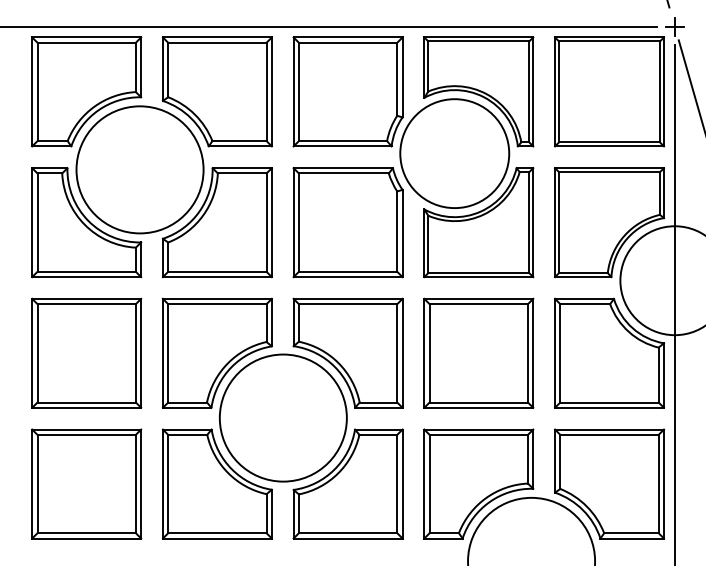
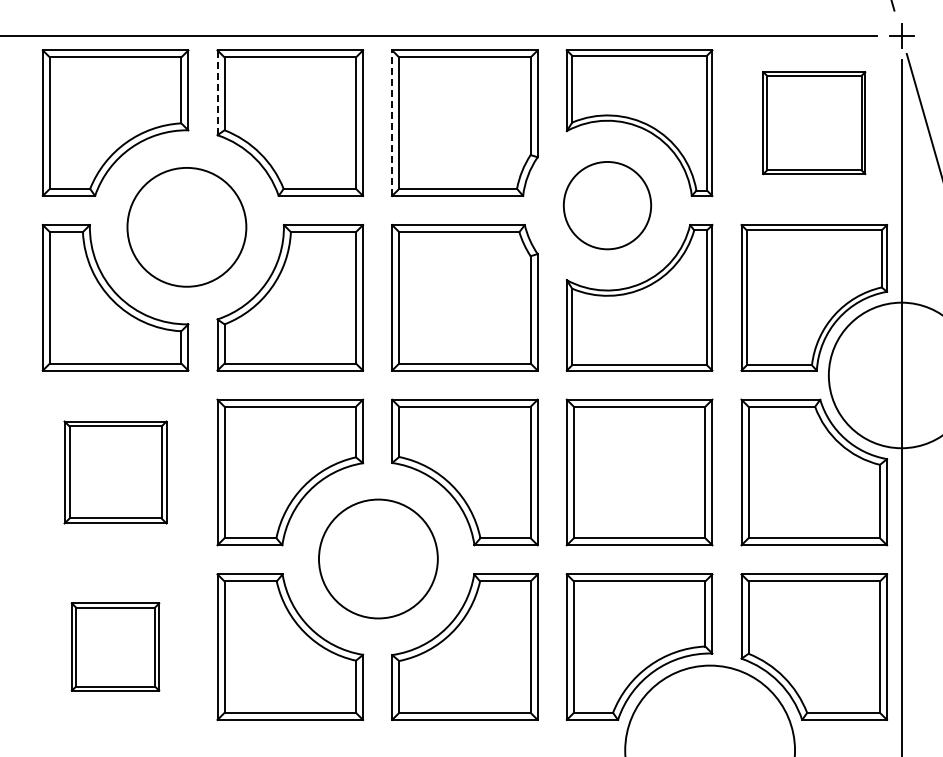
line: (162, 68) -> (217, 92), solid -> dashed
part: (609, 91) -> (814, 122), size x0.7
line: (293, 92) -> (392, 123), solid -> dashed
circle: (454, 153) -> (607, 205), size x0.6
circle: (139, 170) -> (186, 227), size x0.7
part: (86, 353) -> (115, 472), size x0.7
circle: (283, 417) -> (378, 558), size x0.7
part: (86, 483) -> (115, 646), size x0.6

